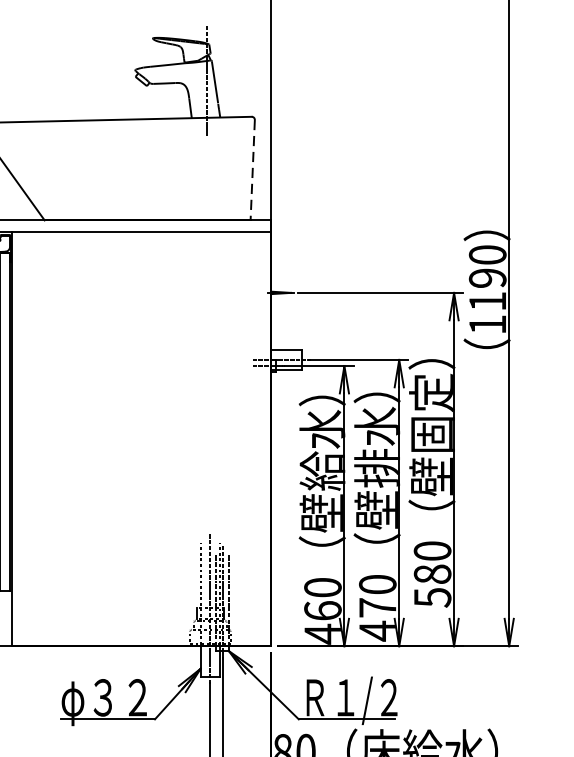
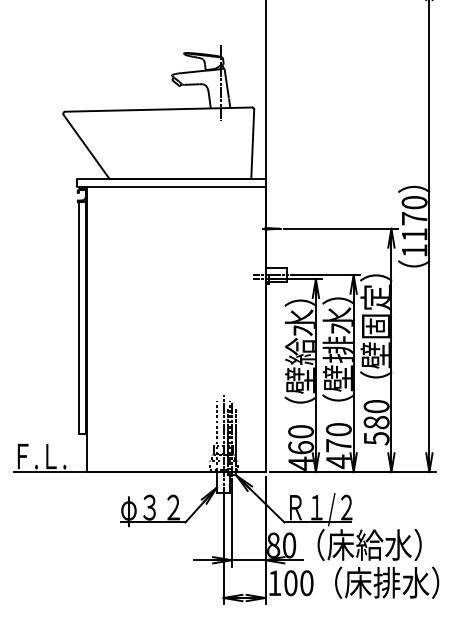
line: (252, 170) -> (252, 144), dashed -> solid
text: (487, 277) -> (414, 218), 1190 -> 1170

